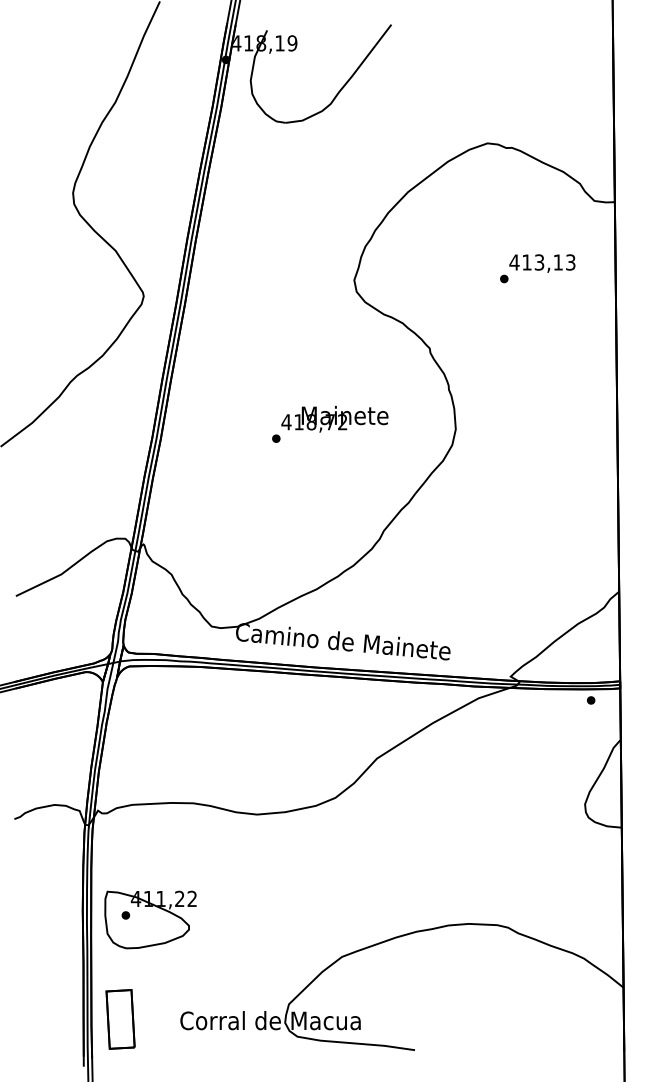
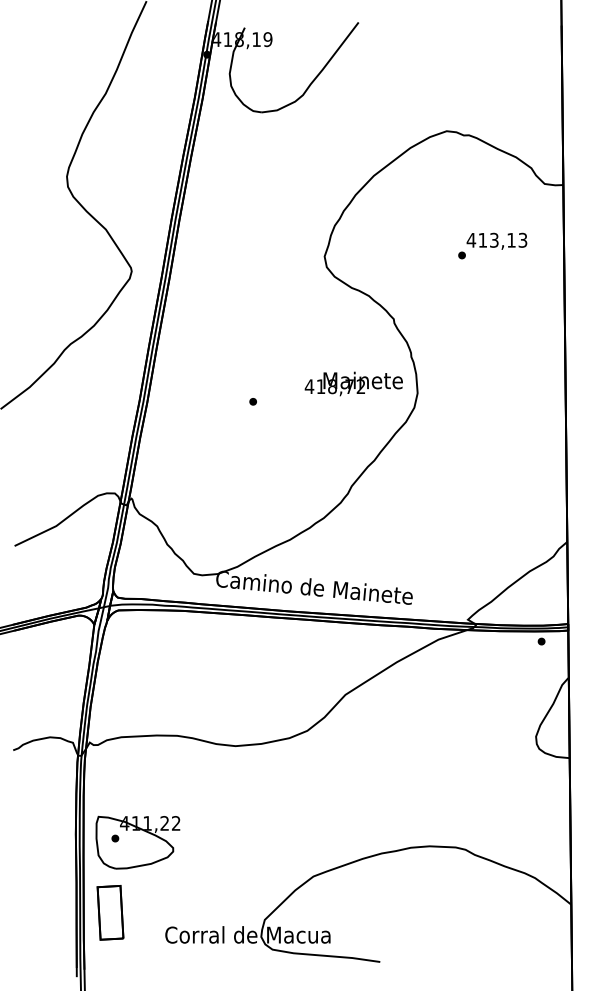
text: (334, 418) -> (353, 383), moved
part: (120, 1019) -> (110, 912), moved

